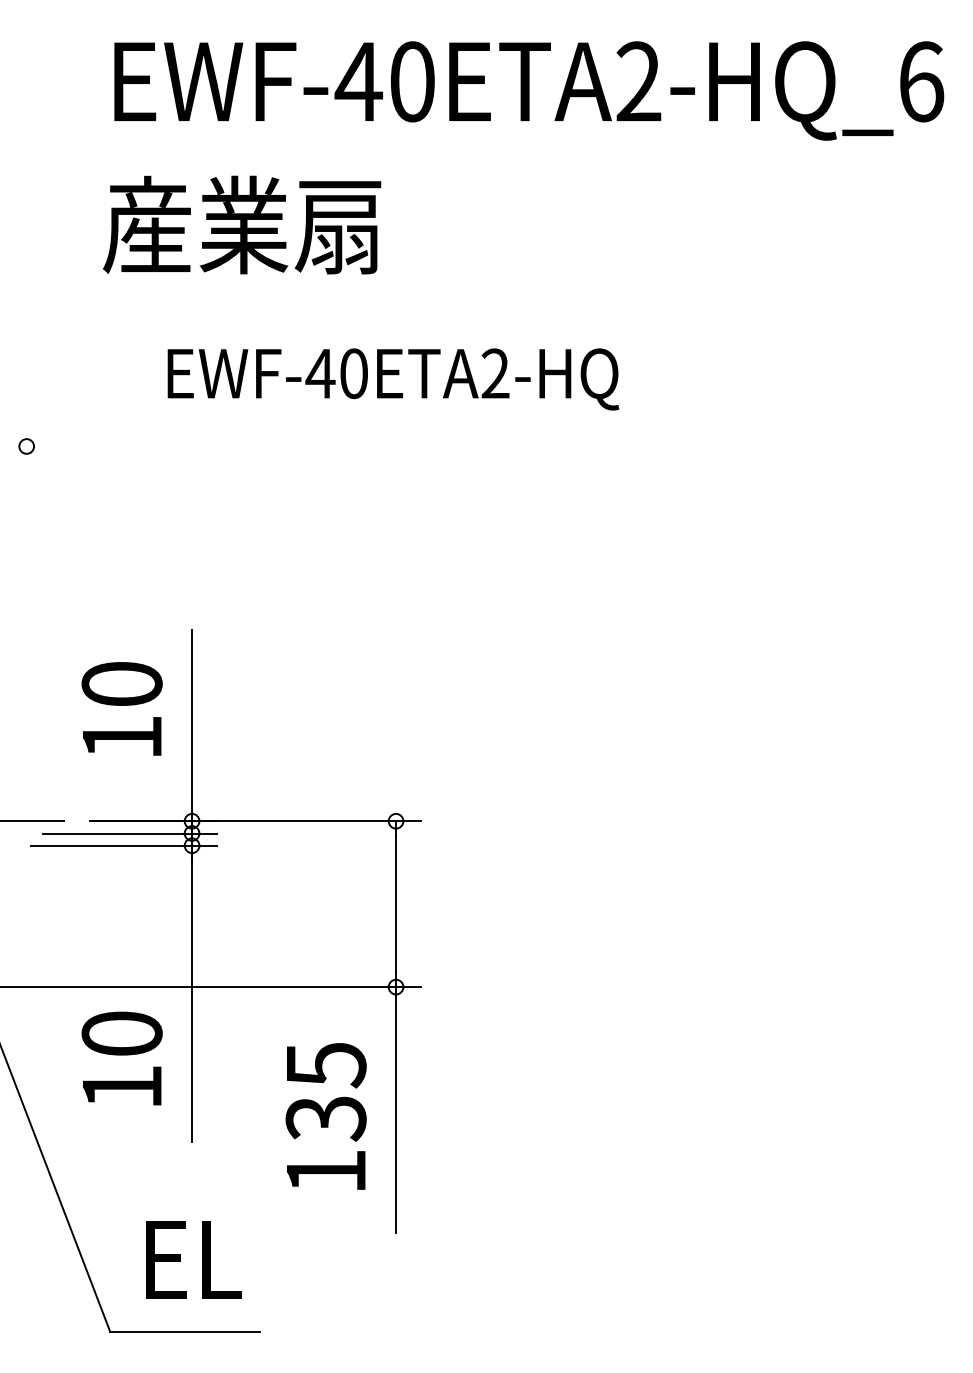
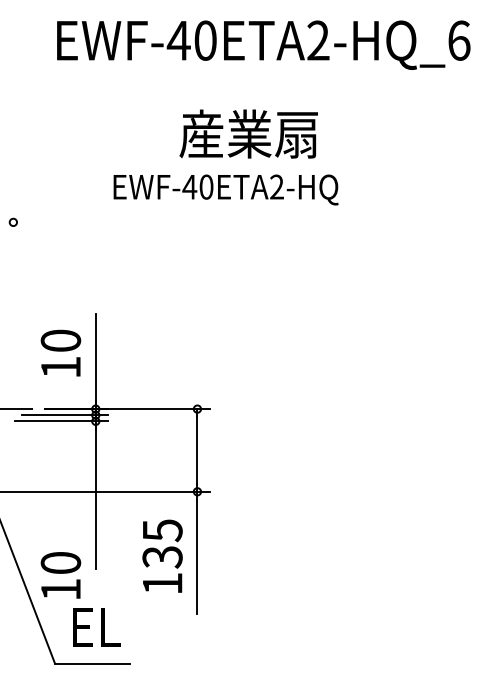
text: (241, 223) -> (248, 133), moved
text: (392, 378) -> (225, 189), moved
text: (121, 1058) -> (60, 575), moved

